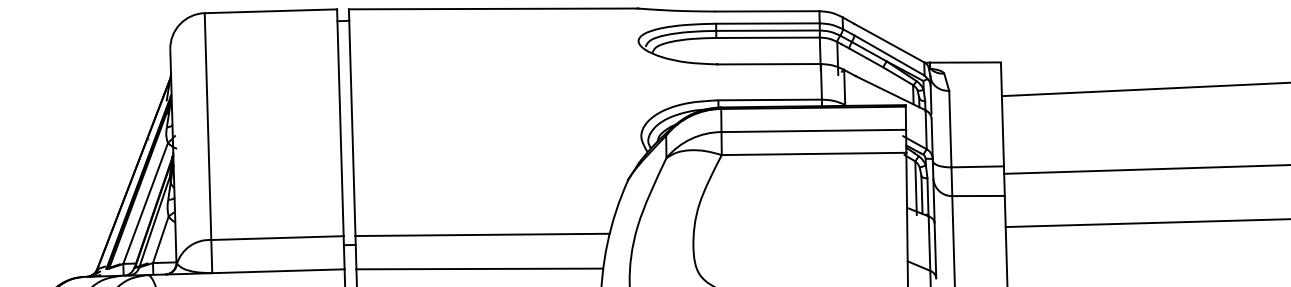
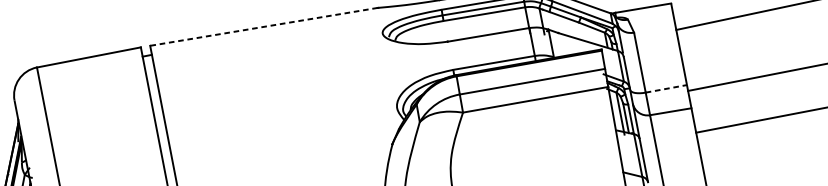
line: (492, 8) -> (263, 26), solid -> dashed
line: (978, 166) -> (666, 88), solid -> dashed

